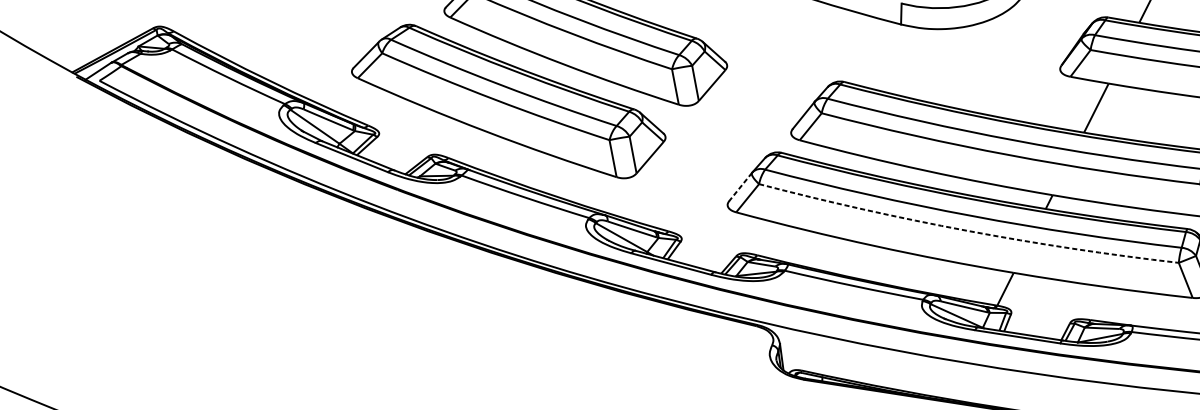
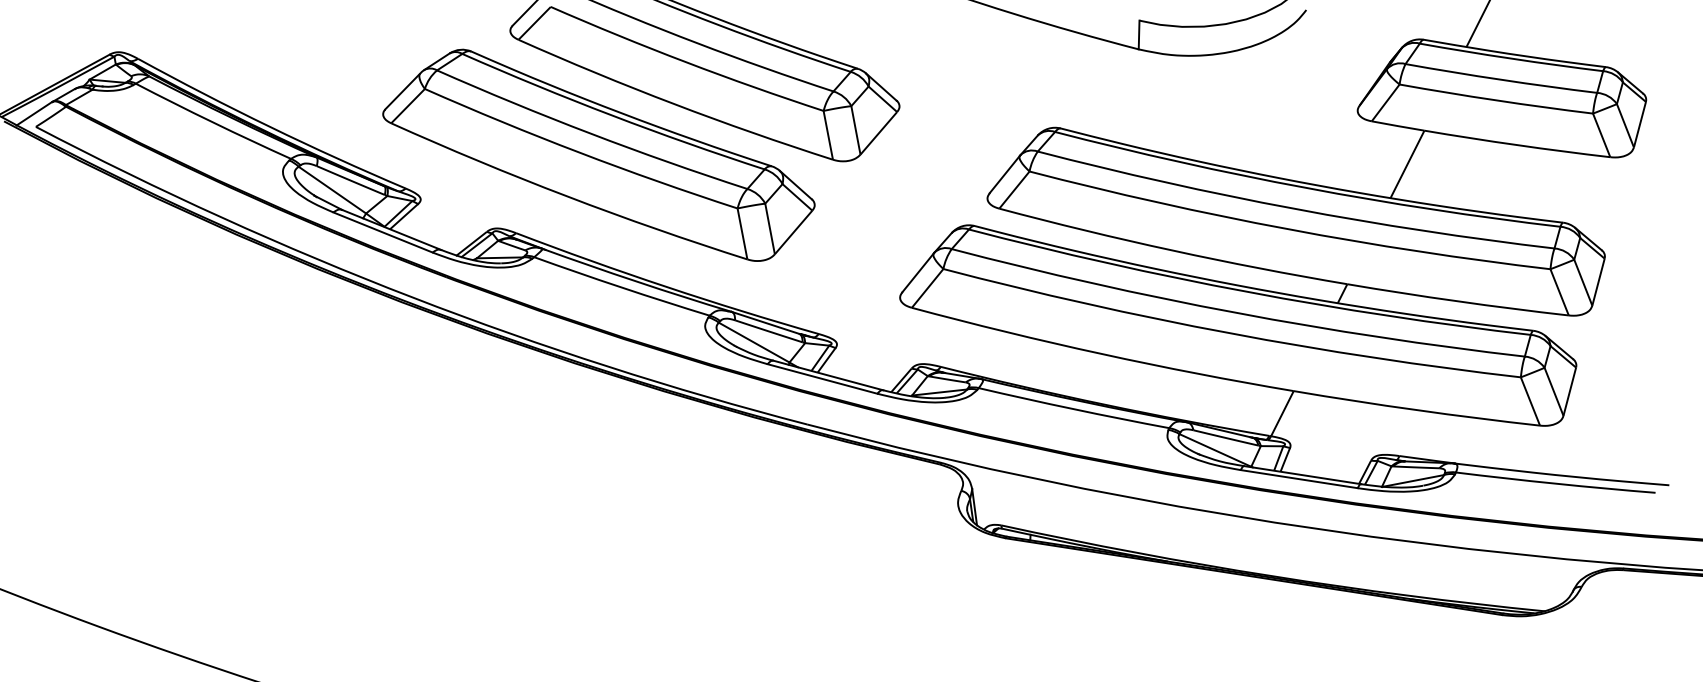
line: (740, 187) -> (917, 273), dashed -> solid
arc: (967, 231) -> (1230, 333), dashed -> solid

